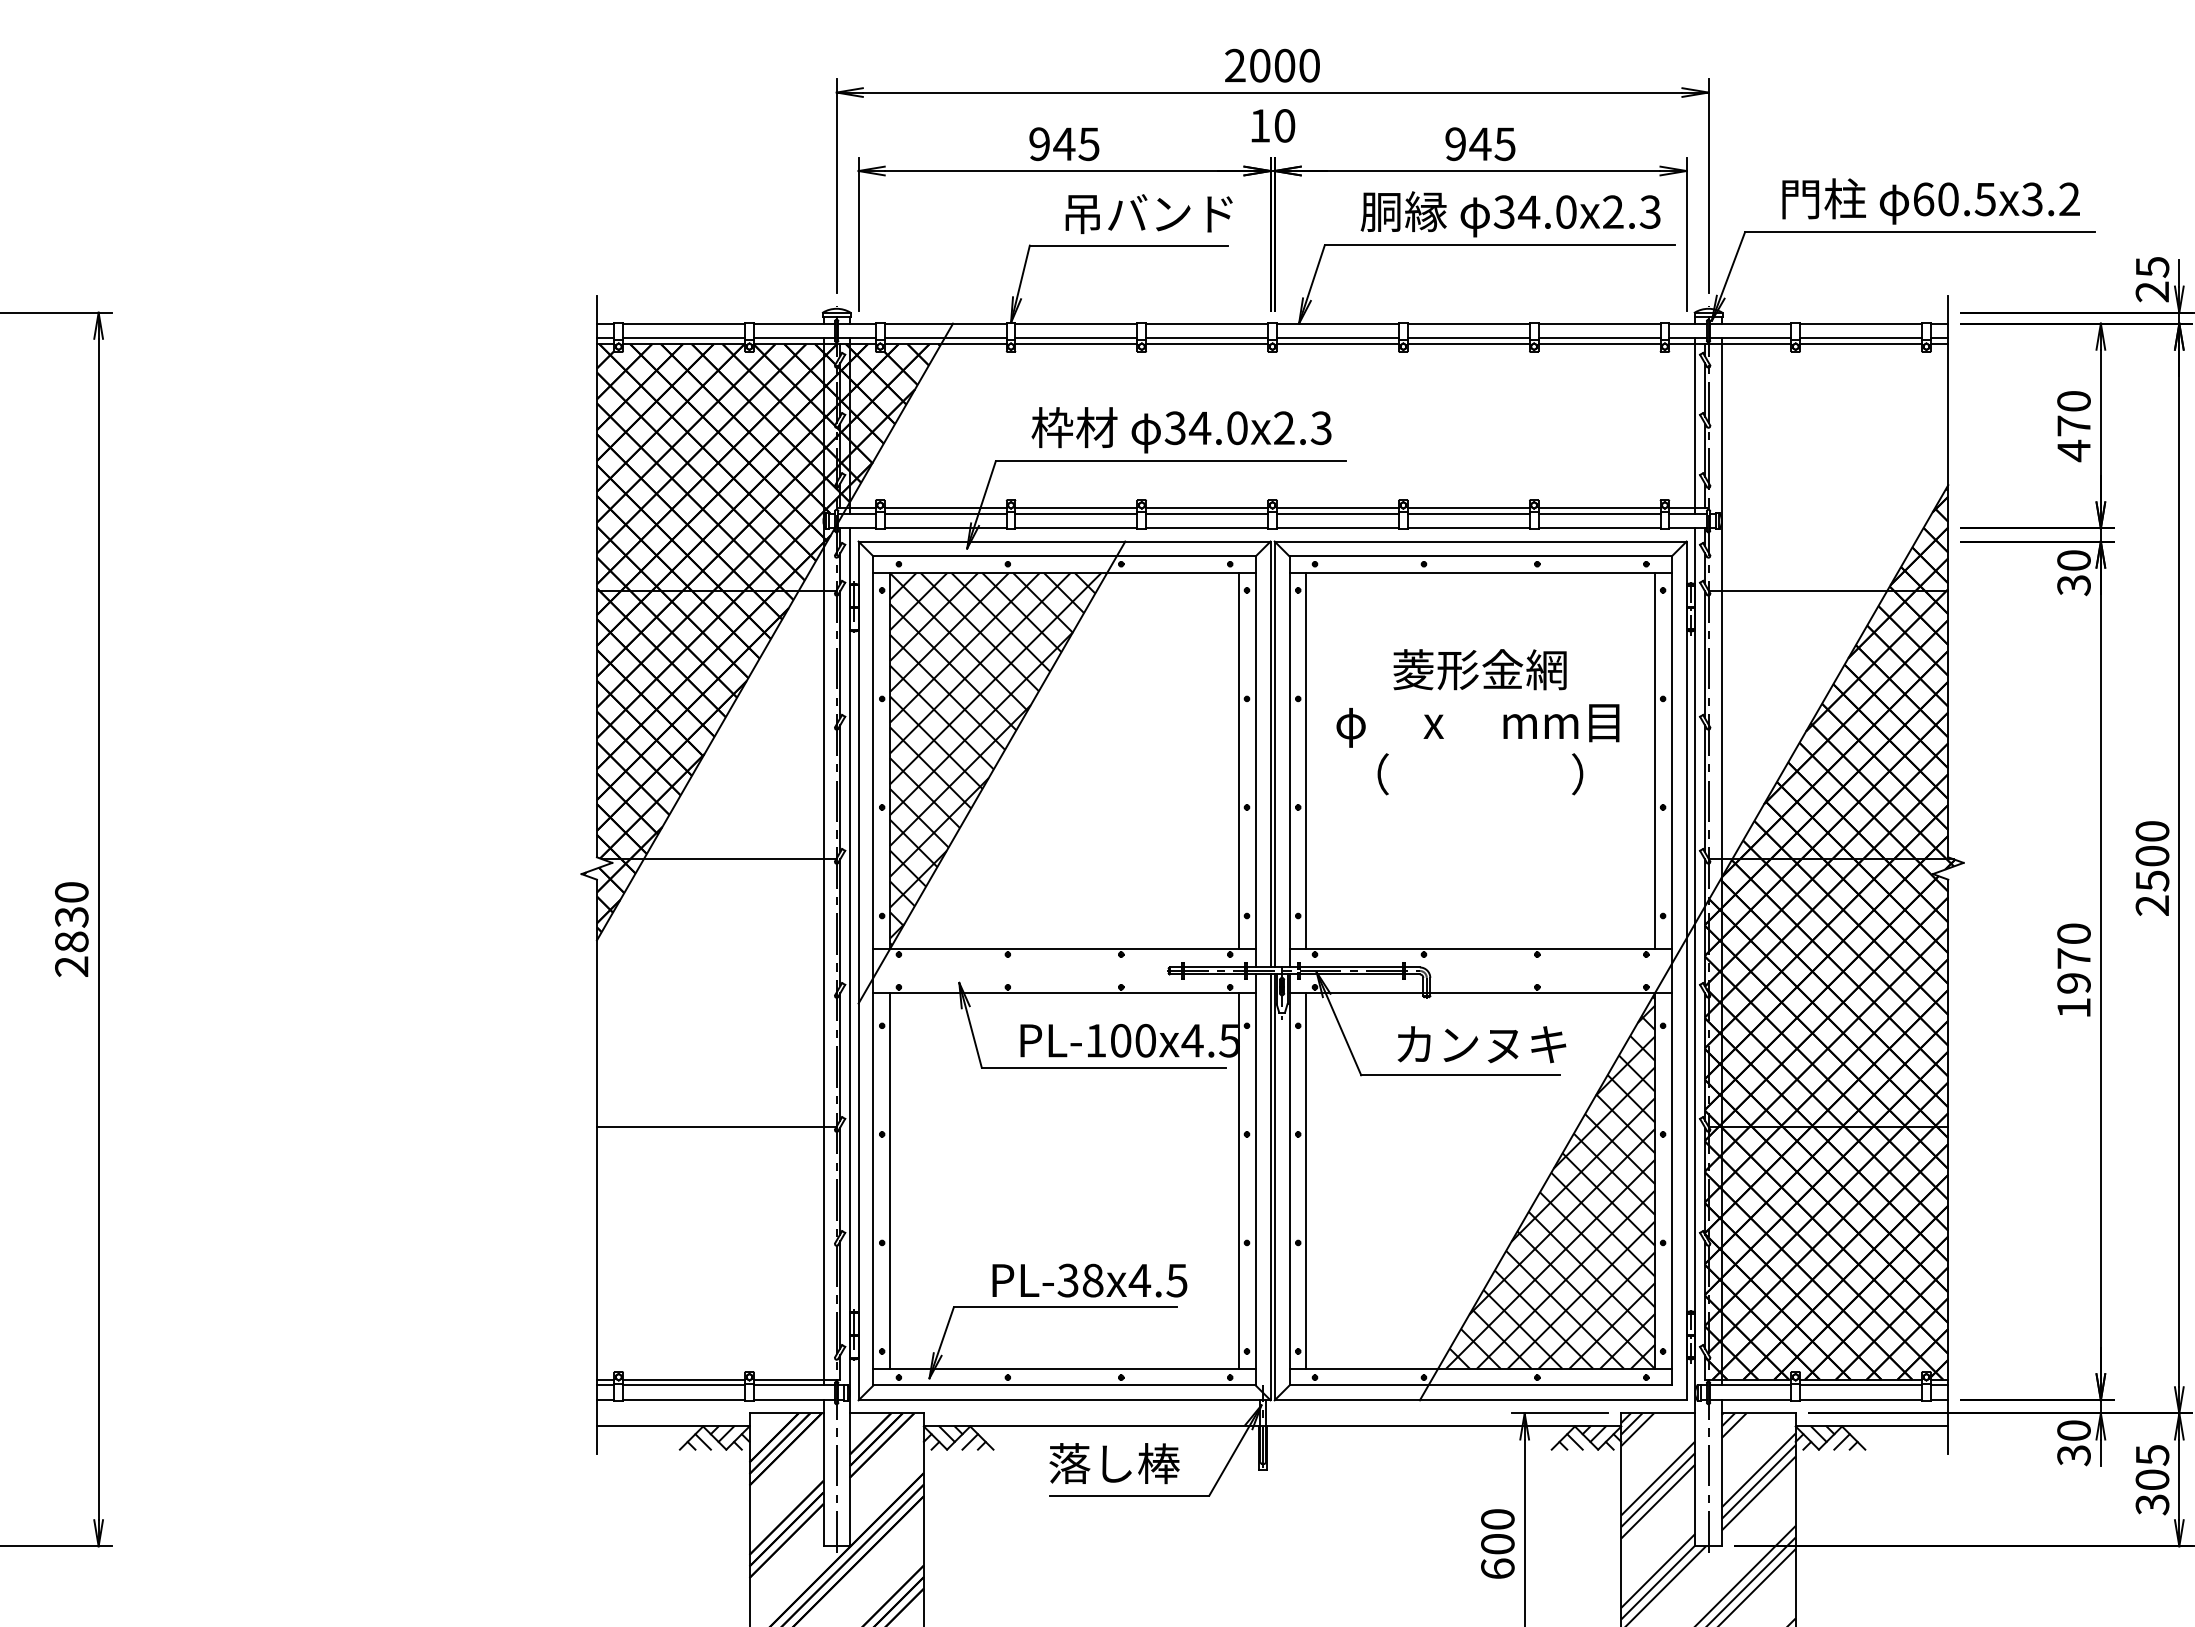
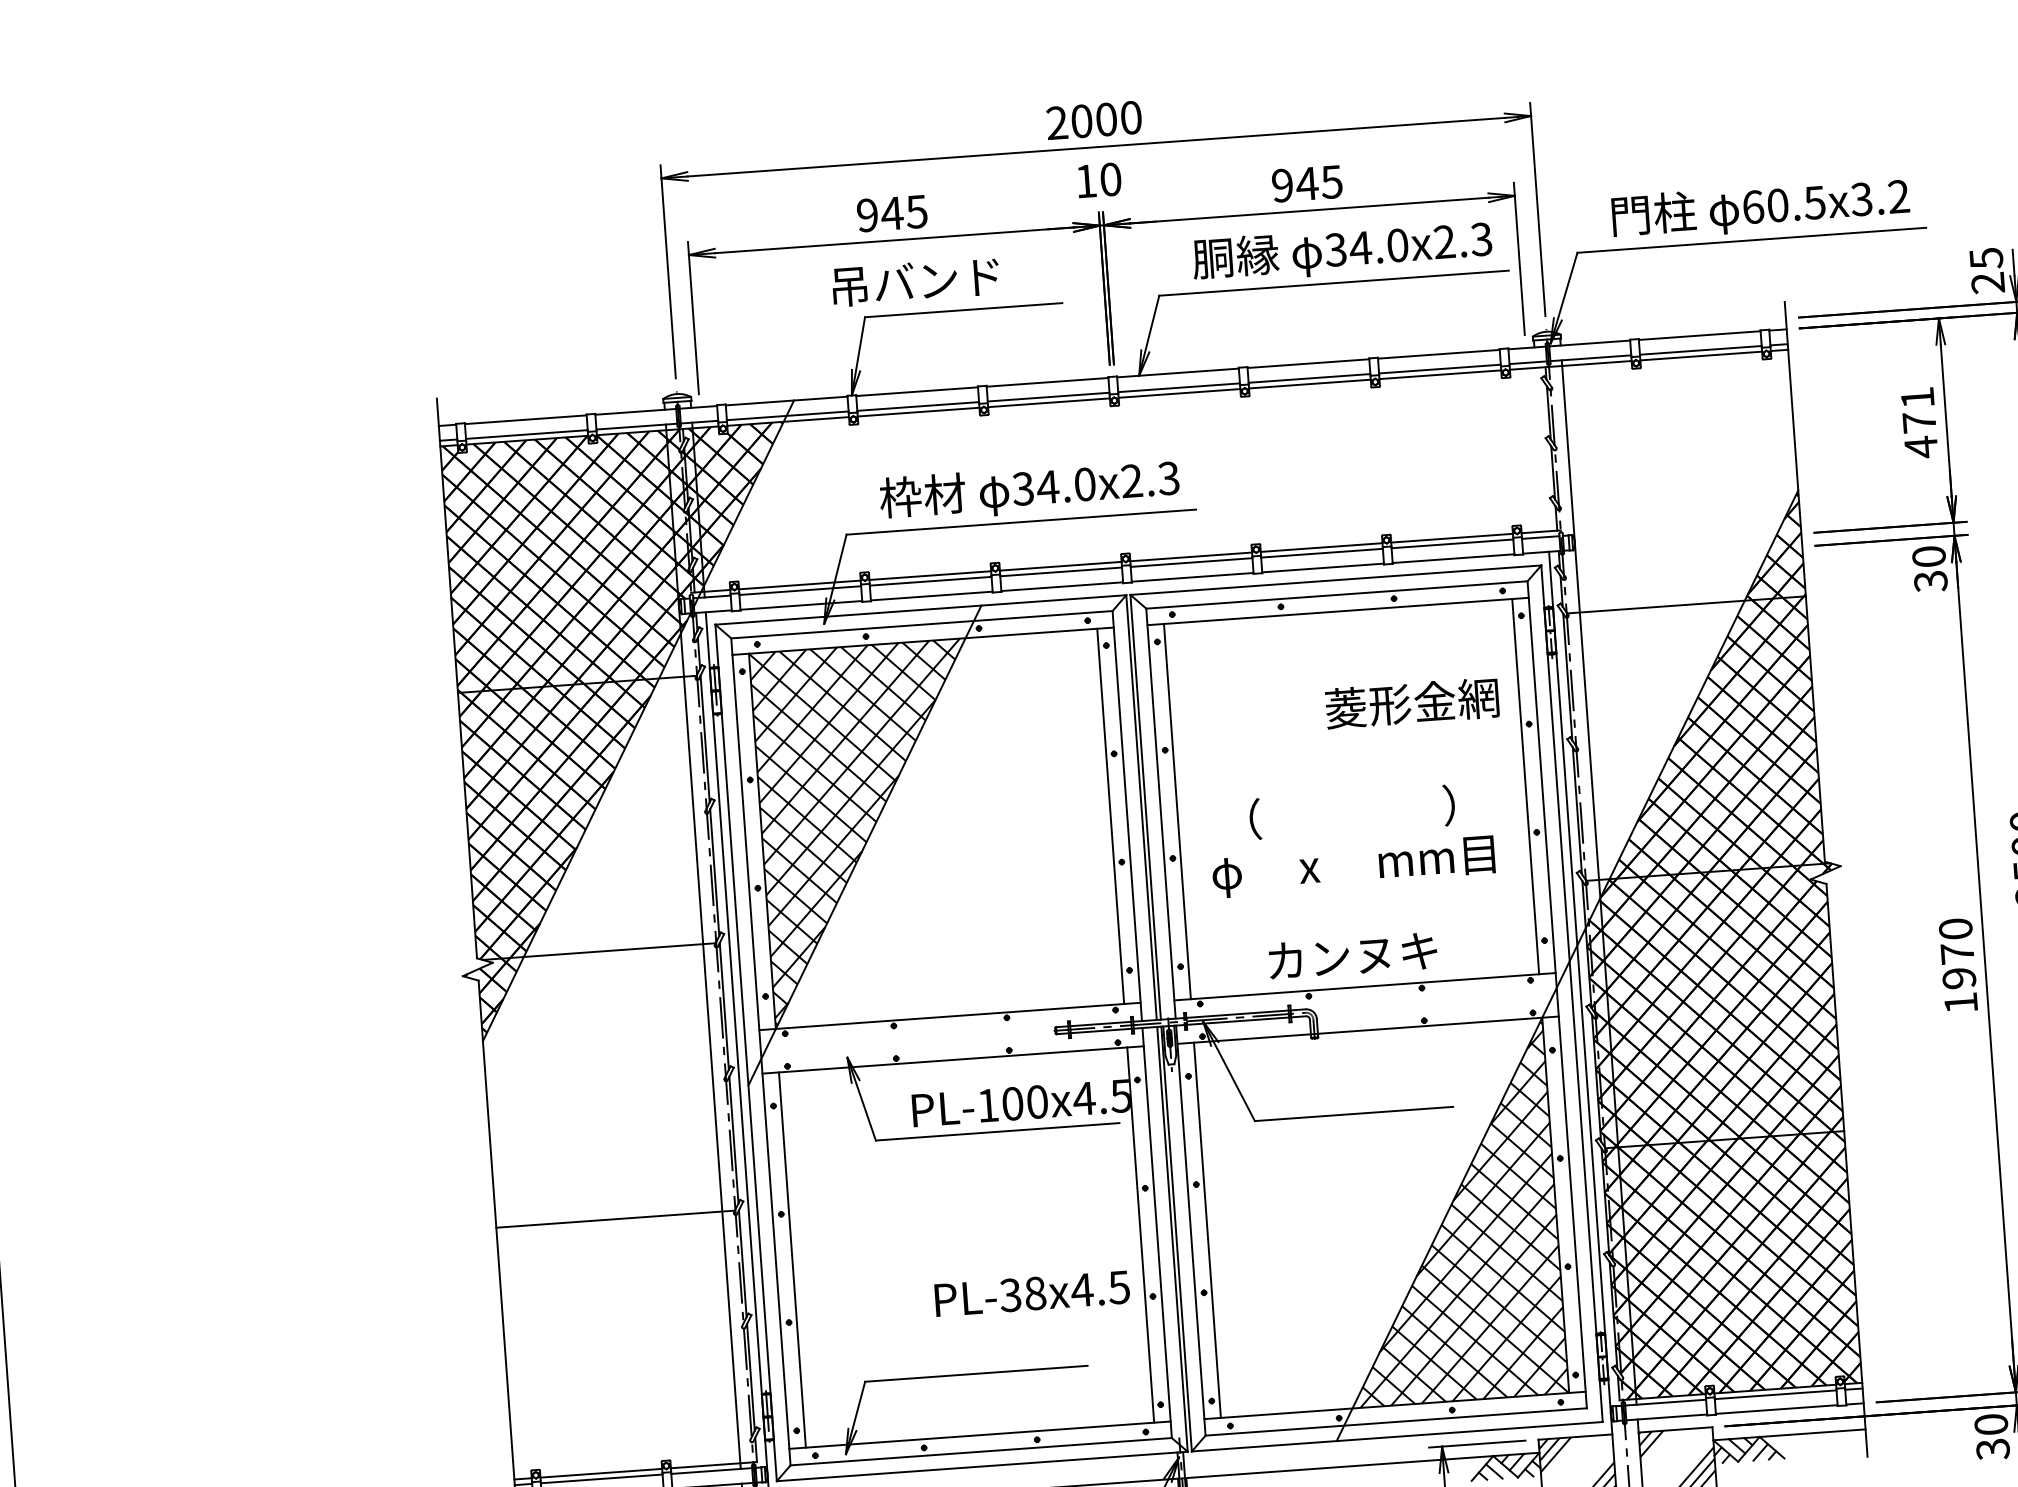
text: (1148, 213) -> (915, 281), moved
text: (2073, 401) -> (1917, 398), 470 -> 471
line: (1695, 425) -> (1541, 449), removed
text: (1479, 669) -> (1411, 703), moved
text: (1477, 725) -> (1353, 866), moved
text: (1481, 1044) -> (1352, 955), moved
text: (1089, 1280) -> (1031, 1293), moved

